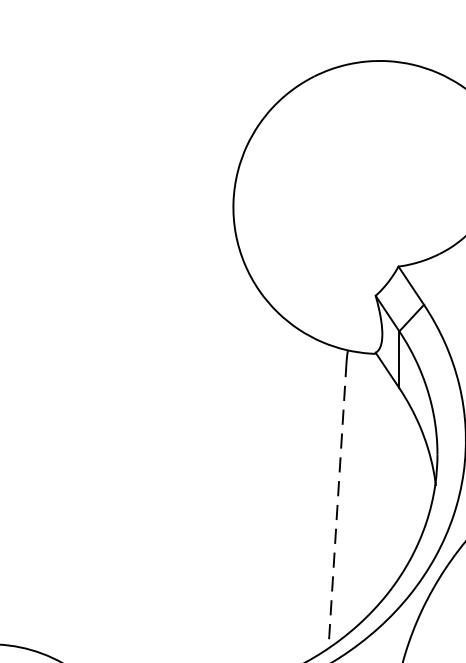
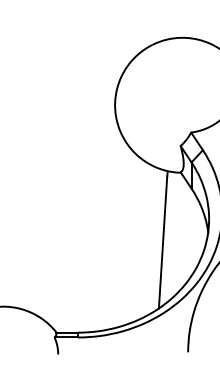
line: (338, 507) -> (163, 243), dashed -> solid

